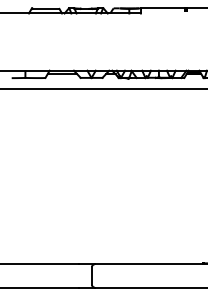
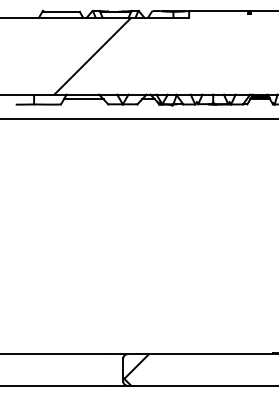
hatch: (68, 41) -> (91, 55), added
hatch: (101, 275) -> (136, 369), added

